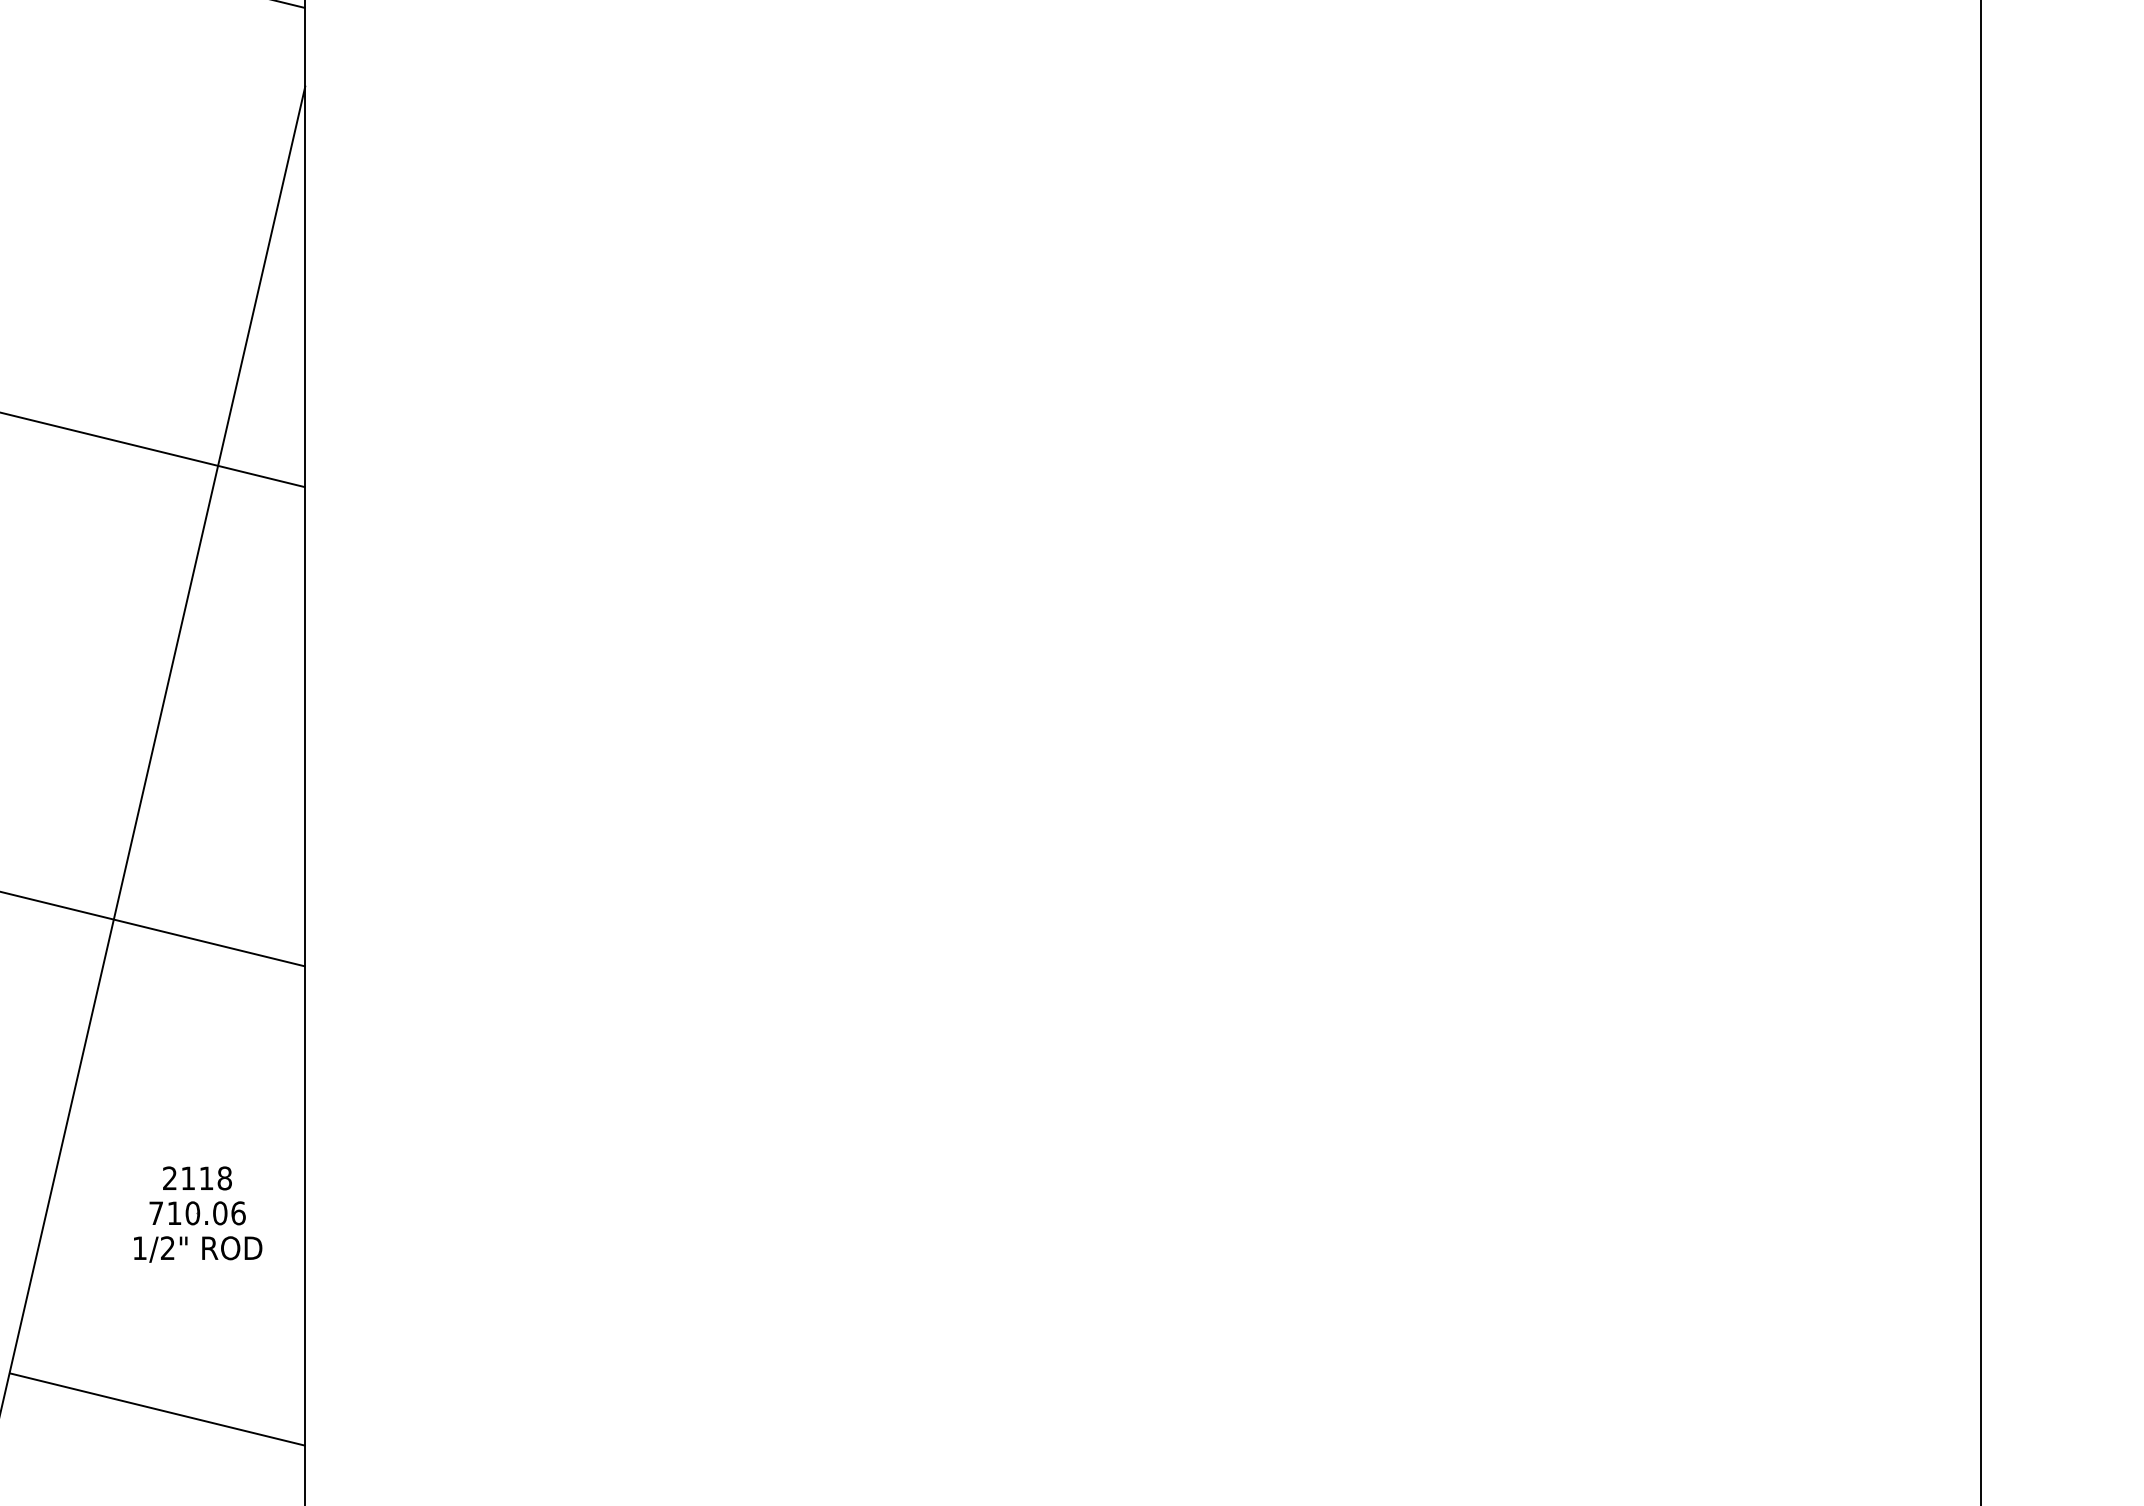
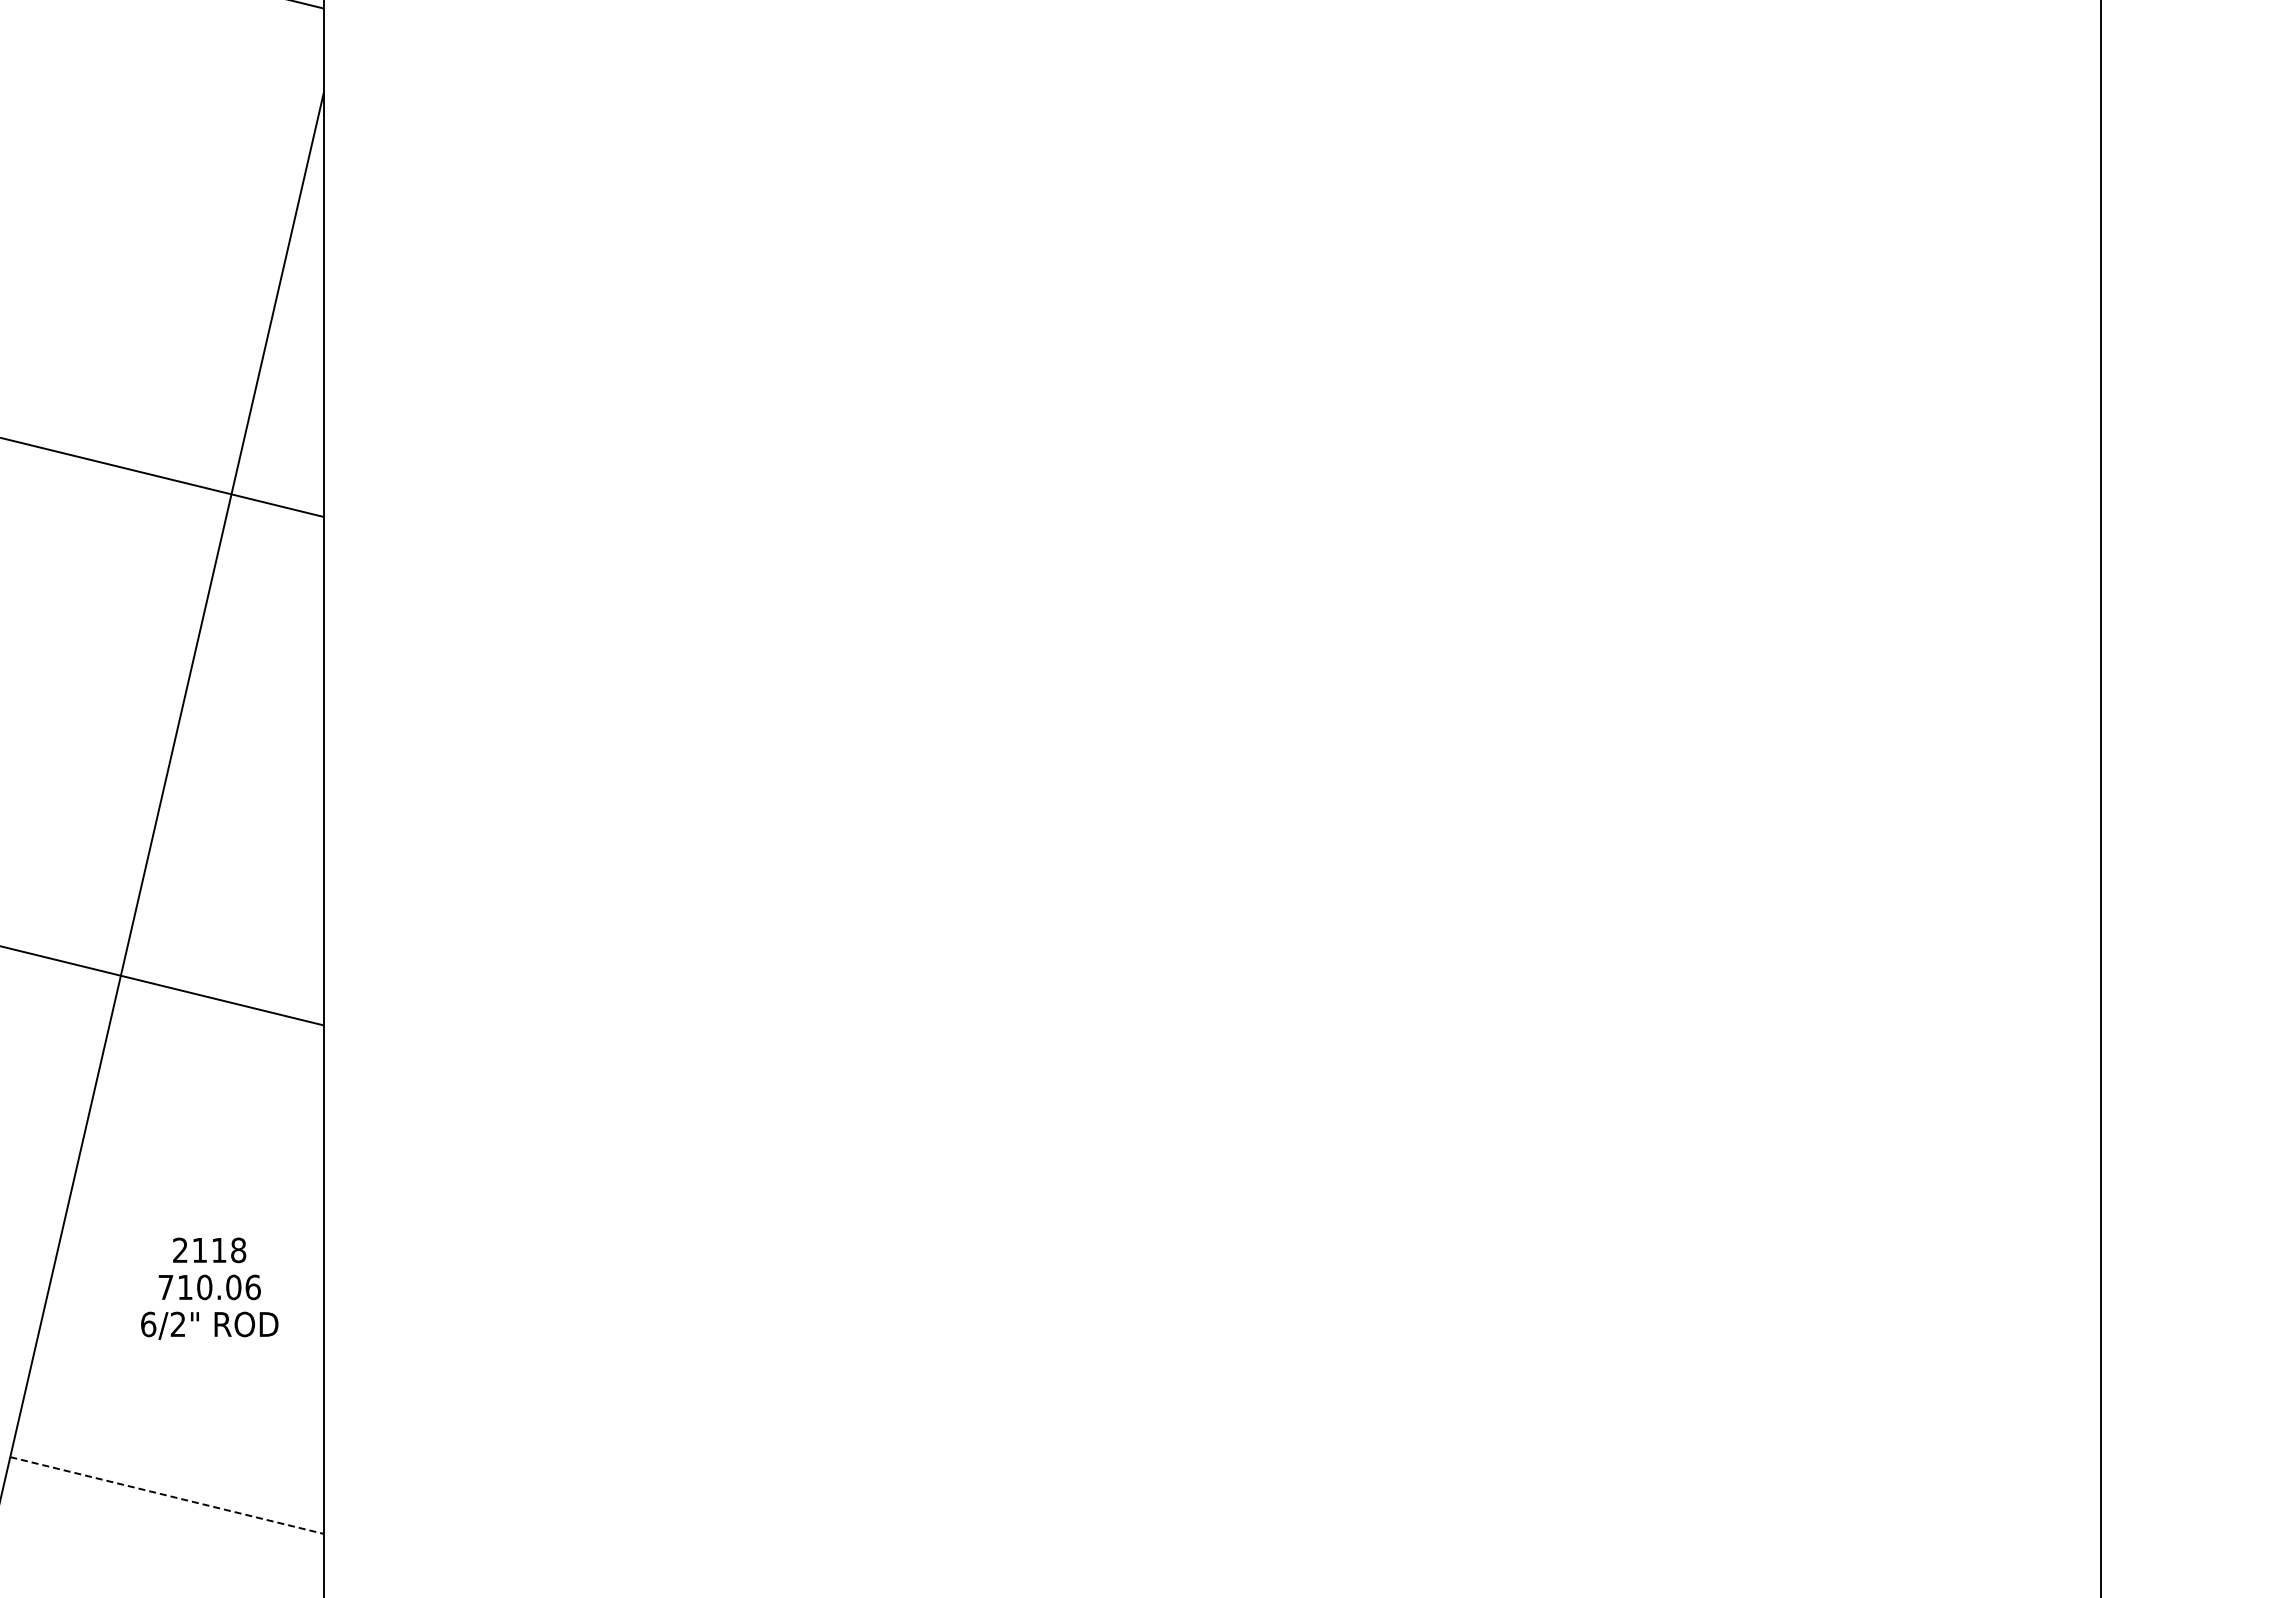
text: (139, 1248) -> (148, 1324), 1/2" -> 6/2"
line: (157, 1409) -> (167, 1495), solid -> dashed

